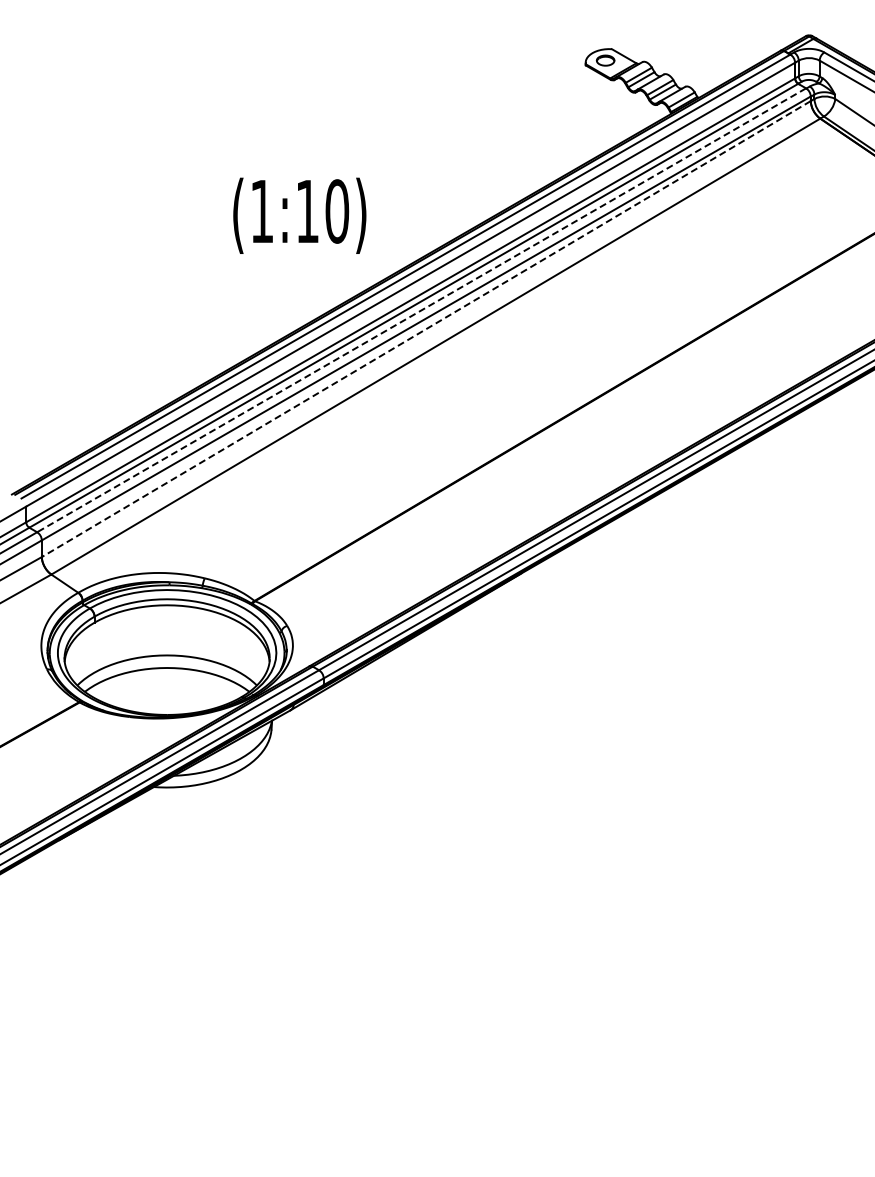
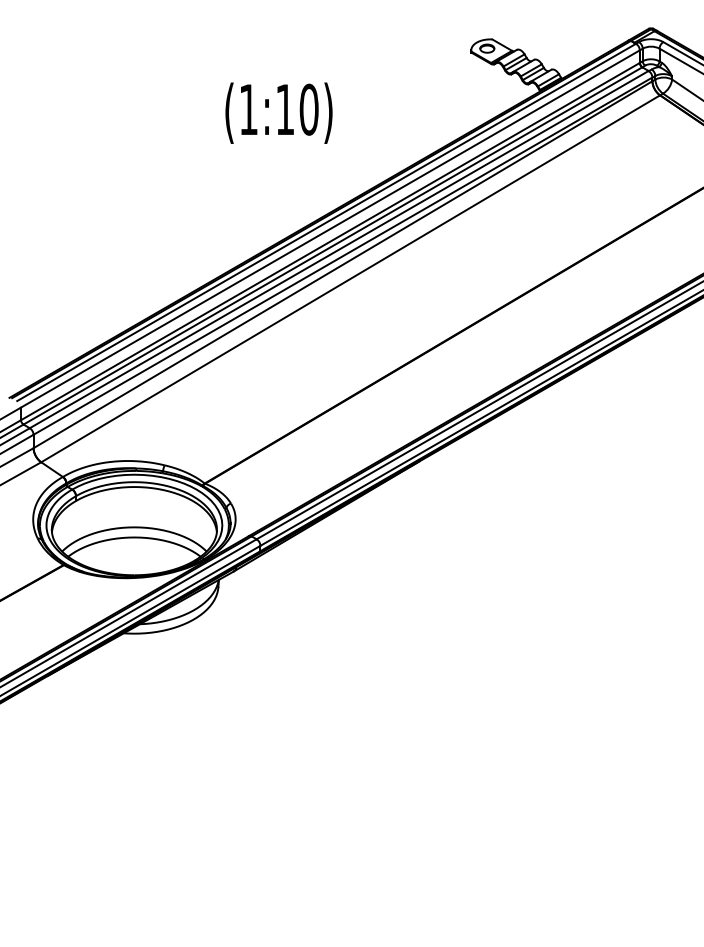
text: (299, 215) -> (278, 112), moved
line: (421, 310) -> (339, 249), dashed -> solid
line: (426, 329) -> (343, 265), dashed -> solid

